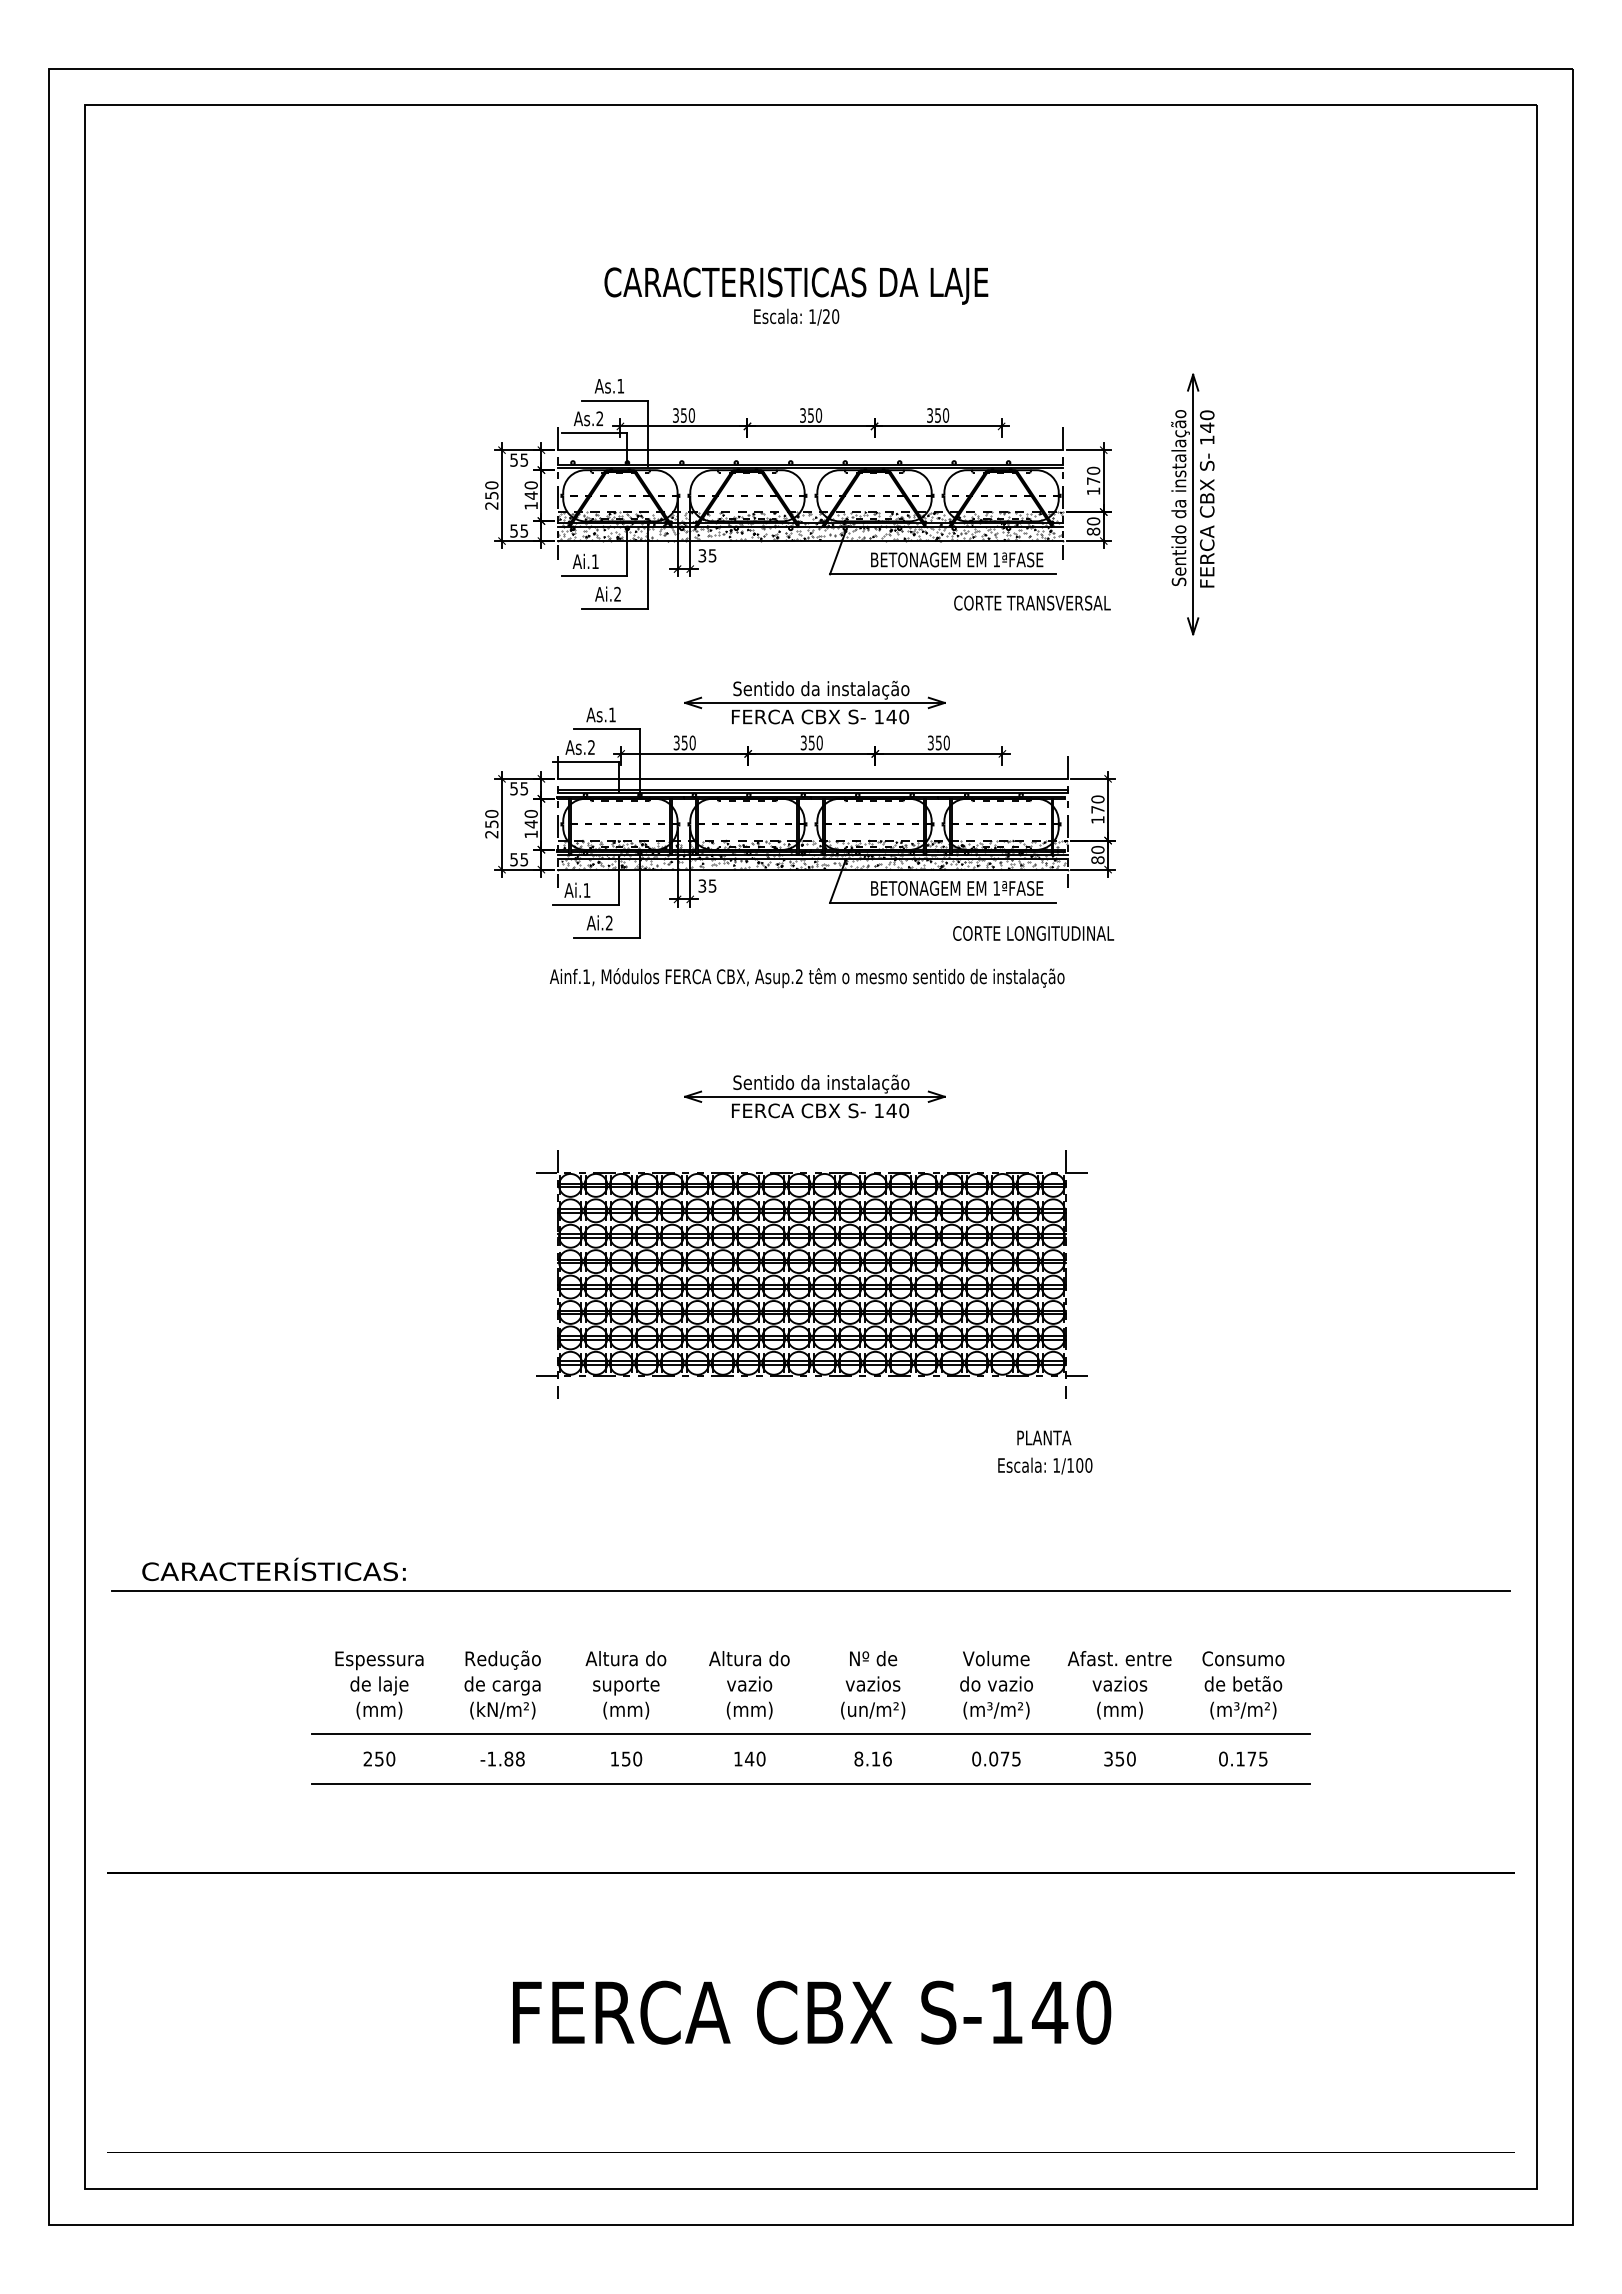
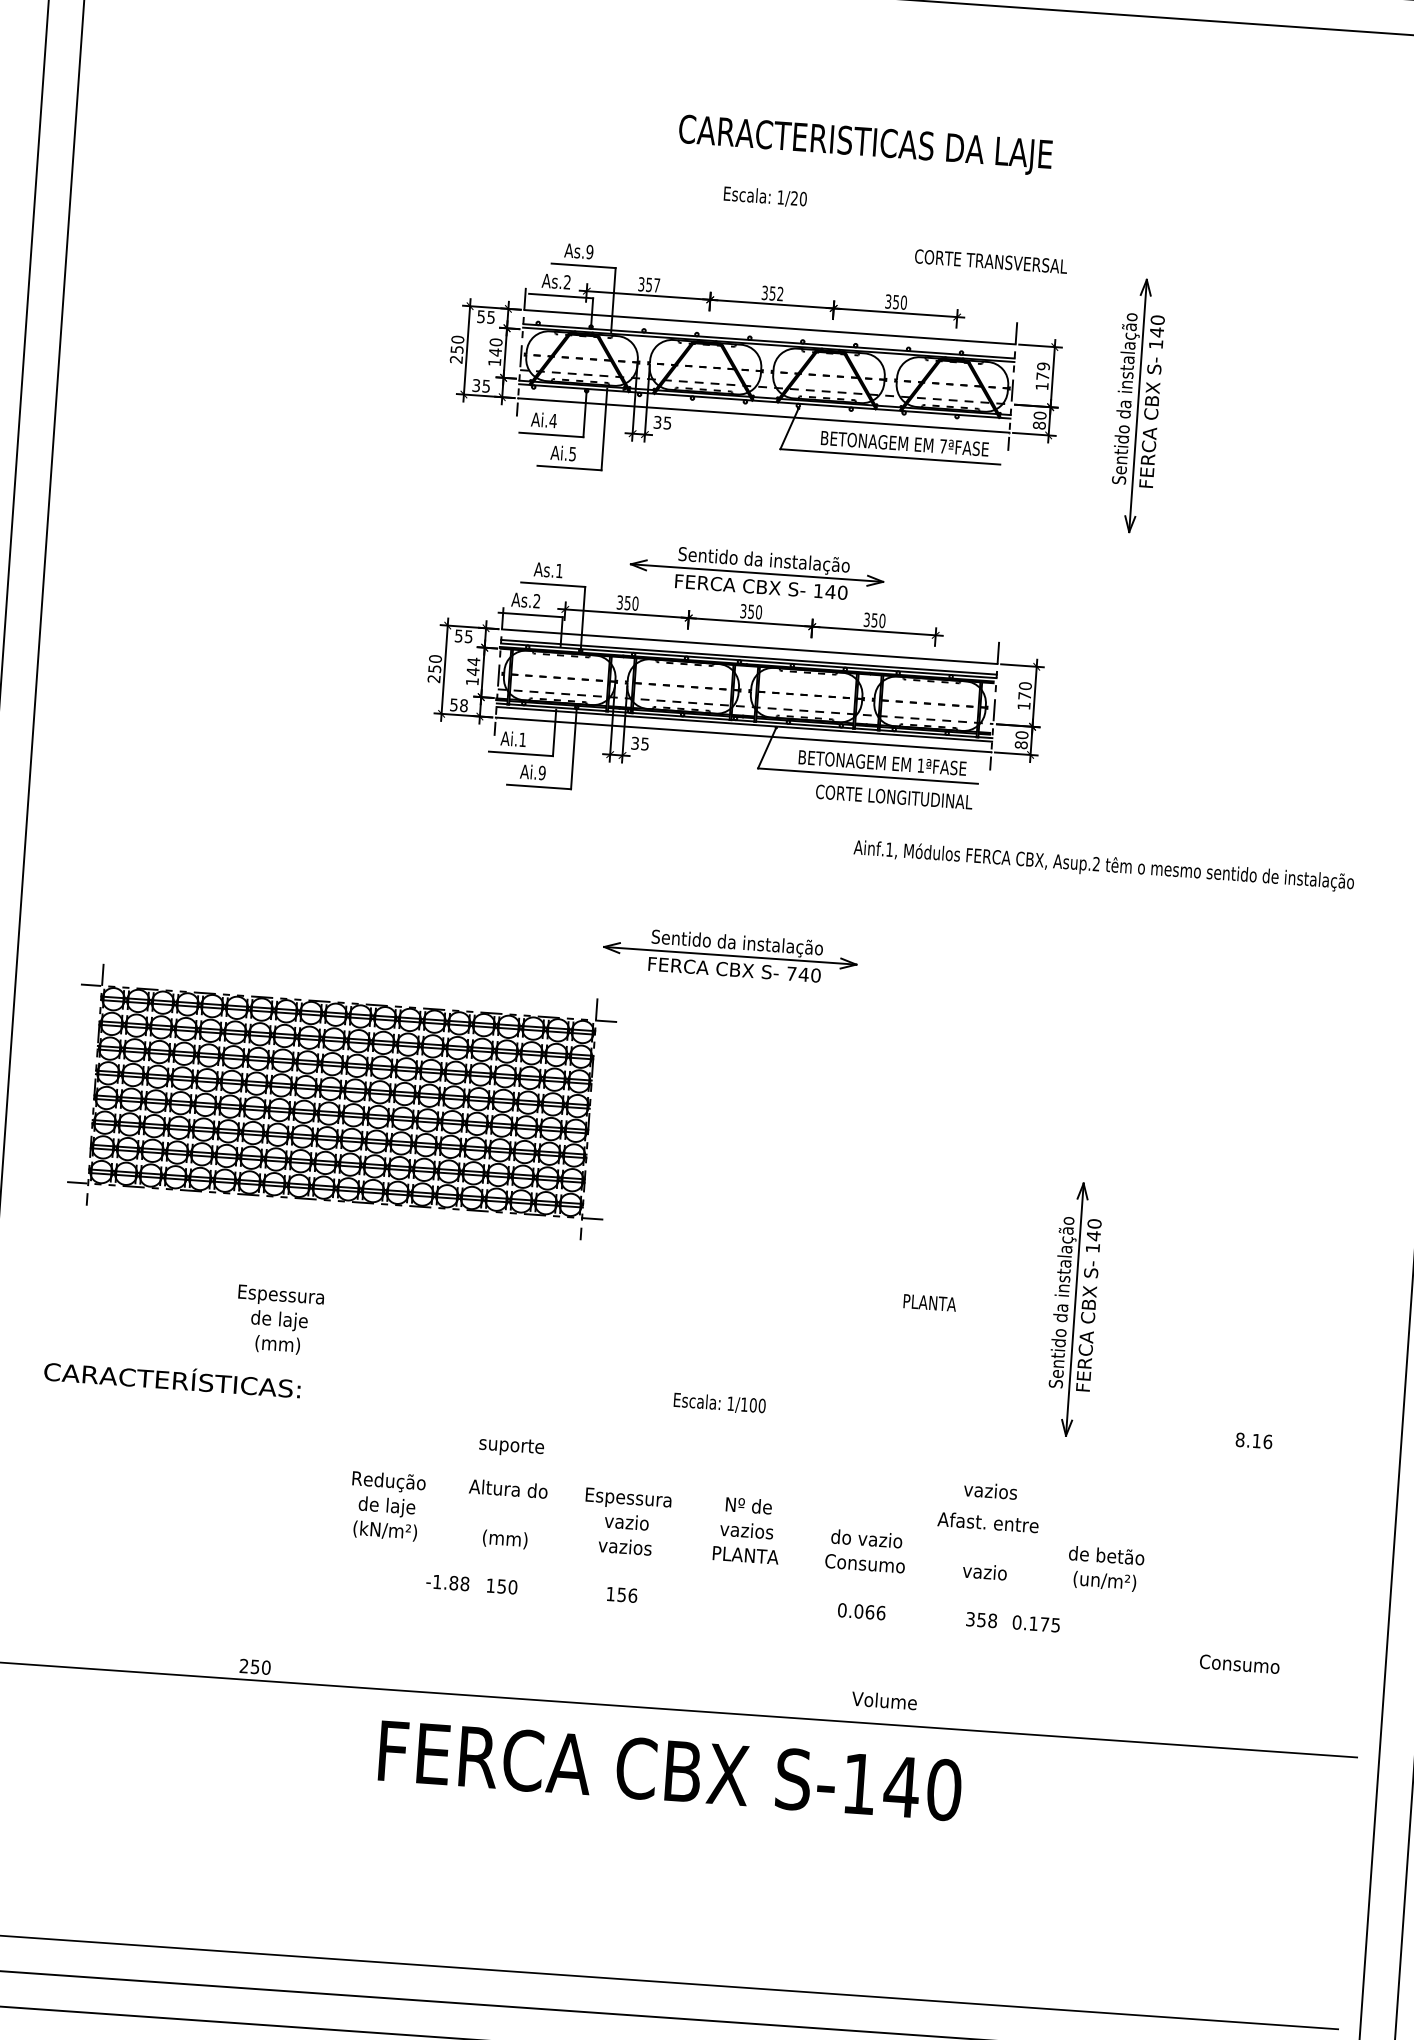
text: (796, 285) -> (865, 144), moved
text: (620, 385) -> (589, 251), As.1 -> As.9
text: (691, 415) -> (656, 285), 350 -> 357
text: (818, 415) -> (780, 294), 350 -> 352
text: (1093, 470) -> (1043, 366), 170 -> 179
hatch: (809, 526) -> (763, 401), removed
text: (513, 530) -> (475, 385), 55 -> 35
text: (996, 559) -> (943, 446), 1ªFASE -> 7ªFASE
text: (595, 561) -> (553, 420), Ai.1 -> Ai.4
text: (617, 593) -> (572, 453), Ai.2 -> Ai.5
text: (1032, 602) -> (991, 260), moved
text: (530, 813) -> (473, 661), 140 -> 144
hatch: (814, 854) -> (746, 720), removed
text: (524, 859) -> (464, 705), 55 -> 58
text: (608, 922) -> (541, 772), Ai.2 -> Ai.9
text: (1033, 933) -> (894, 797), moved
text: (807, 978) -> (1104, 866), moved
text: (878, 1110) -> (791, 973), 140 -> 740
part: (811, 1274) -> (341, 1102), moved
part: (1192, 1434) -> (1074, 1309), added
text: (1045, 1465) -> (720, 1403), moved
line: (810, 1590) -> (692, 1435), removed
text: (996, 1658) -> (884, 1700), moved
text: (1243, 1658) -> (1239, 1663), moved
text: (749, 1660) -> (628, 1499), Altura do -> Espessura
text: (1119, 1683) -> (990, 1490), moved
text: (379, 1685) -> (279, 1320), moved
text: (502, 1685) -> (386, 1506), de carga -> de laje
text: (626, 1686) -> (511, 1447), moved
text: (749, 1710) -> (624, 1547), (mm) -> vazios
text: (873, 1710) -> (745, 1556), (un/m²) -> PLANTA
text: (996, 1710) -> (864, 1564), (m³/m²) -> Consumo
text: (1119, 1710) -> (984, 1572), (mm) -> vazio
text: (1243, 1710) -> (1104, 1581), (m³/m²) -> (un/m²)
line: (810, 1733) -> (682, 1574), removed
text: (379, 1758) -> (255, 1666), moved
text: (502, 1758) -> (447, 1582), moved
text: (755, 1758) -> (627, 1594), 140 -> 156
text: (872, 1758) -> (1253, 1440), moved
text: (1010, 1758) -> (875, 1612), 0.075 -> 0.066
text: (1243, 1758) -> (1036, 1623), moved
text: (1131, 1759) -> (992, 1621), 350 -> 358
line: (810, 1784) -> (679, 1623), removed
text: (812, 2012) -> (670, 1770), moved

